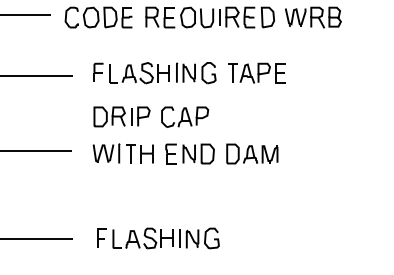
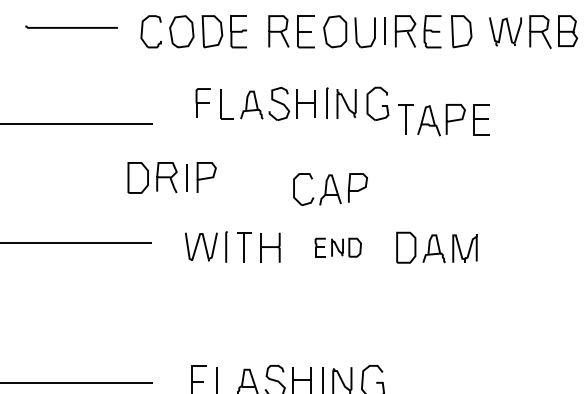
part: (154, 73) -> (291, 104), moved
part: (121, 116) -> (171, 177), moved
part: (189, 153) -> (337, 246), size x0.6

